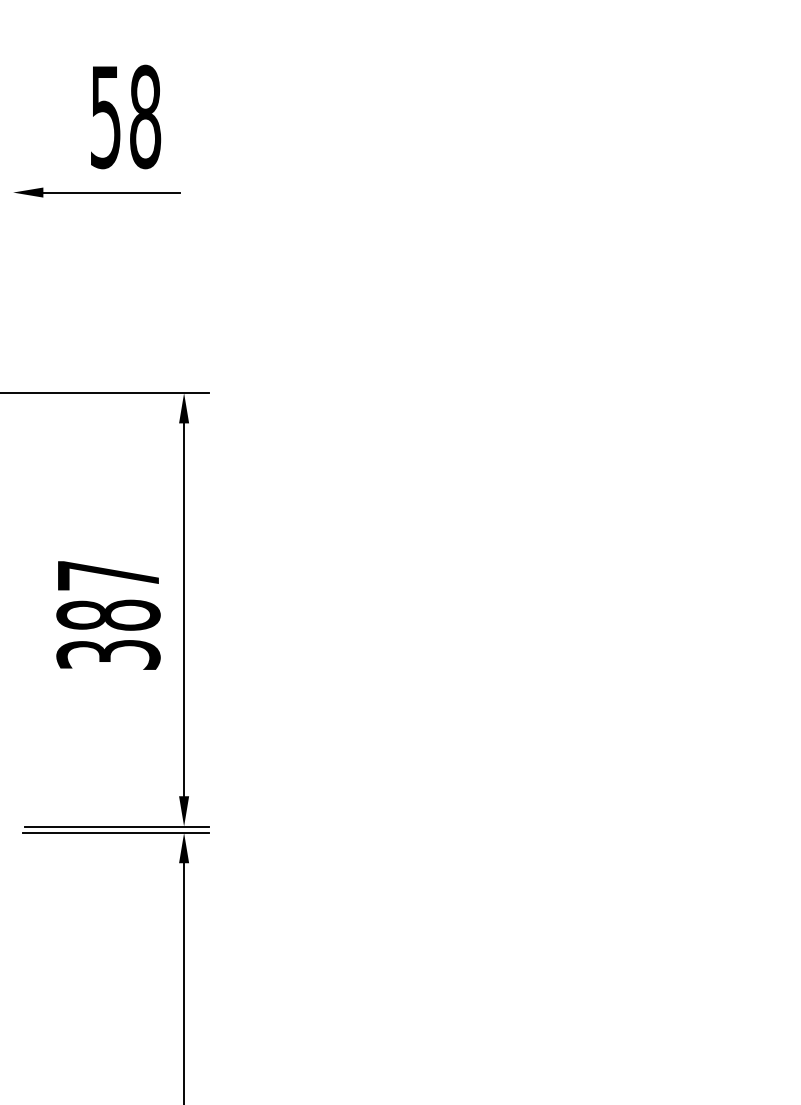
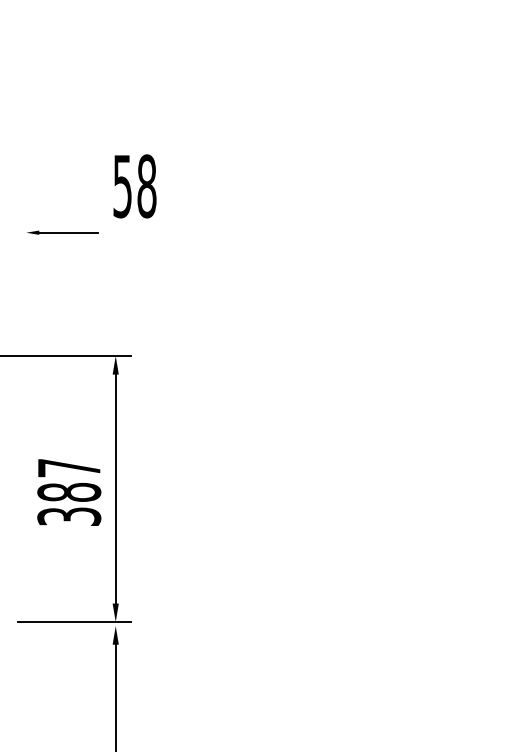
text: (125, 117) -> (134, 186), moved
part: (97, 192) -> (62, 232), size x0.7
line: (115, 833) -> (73, 626), removed

